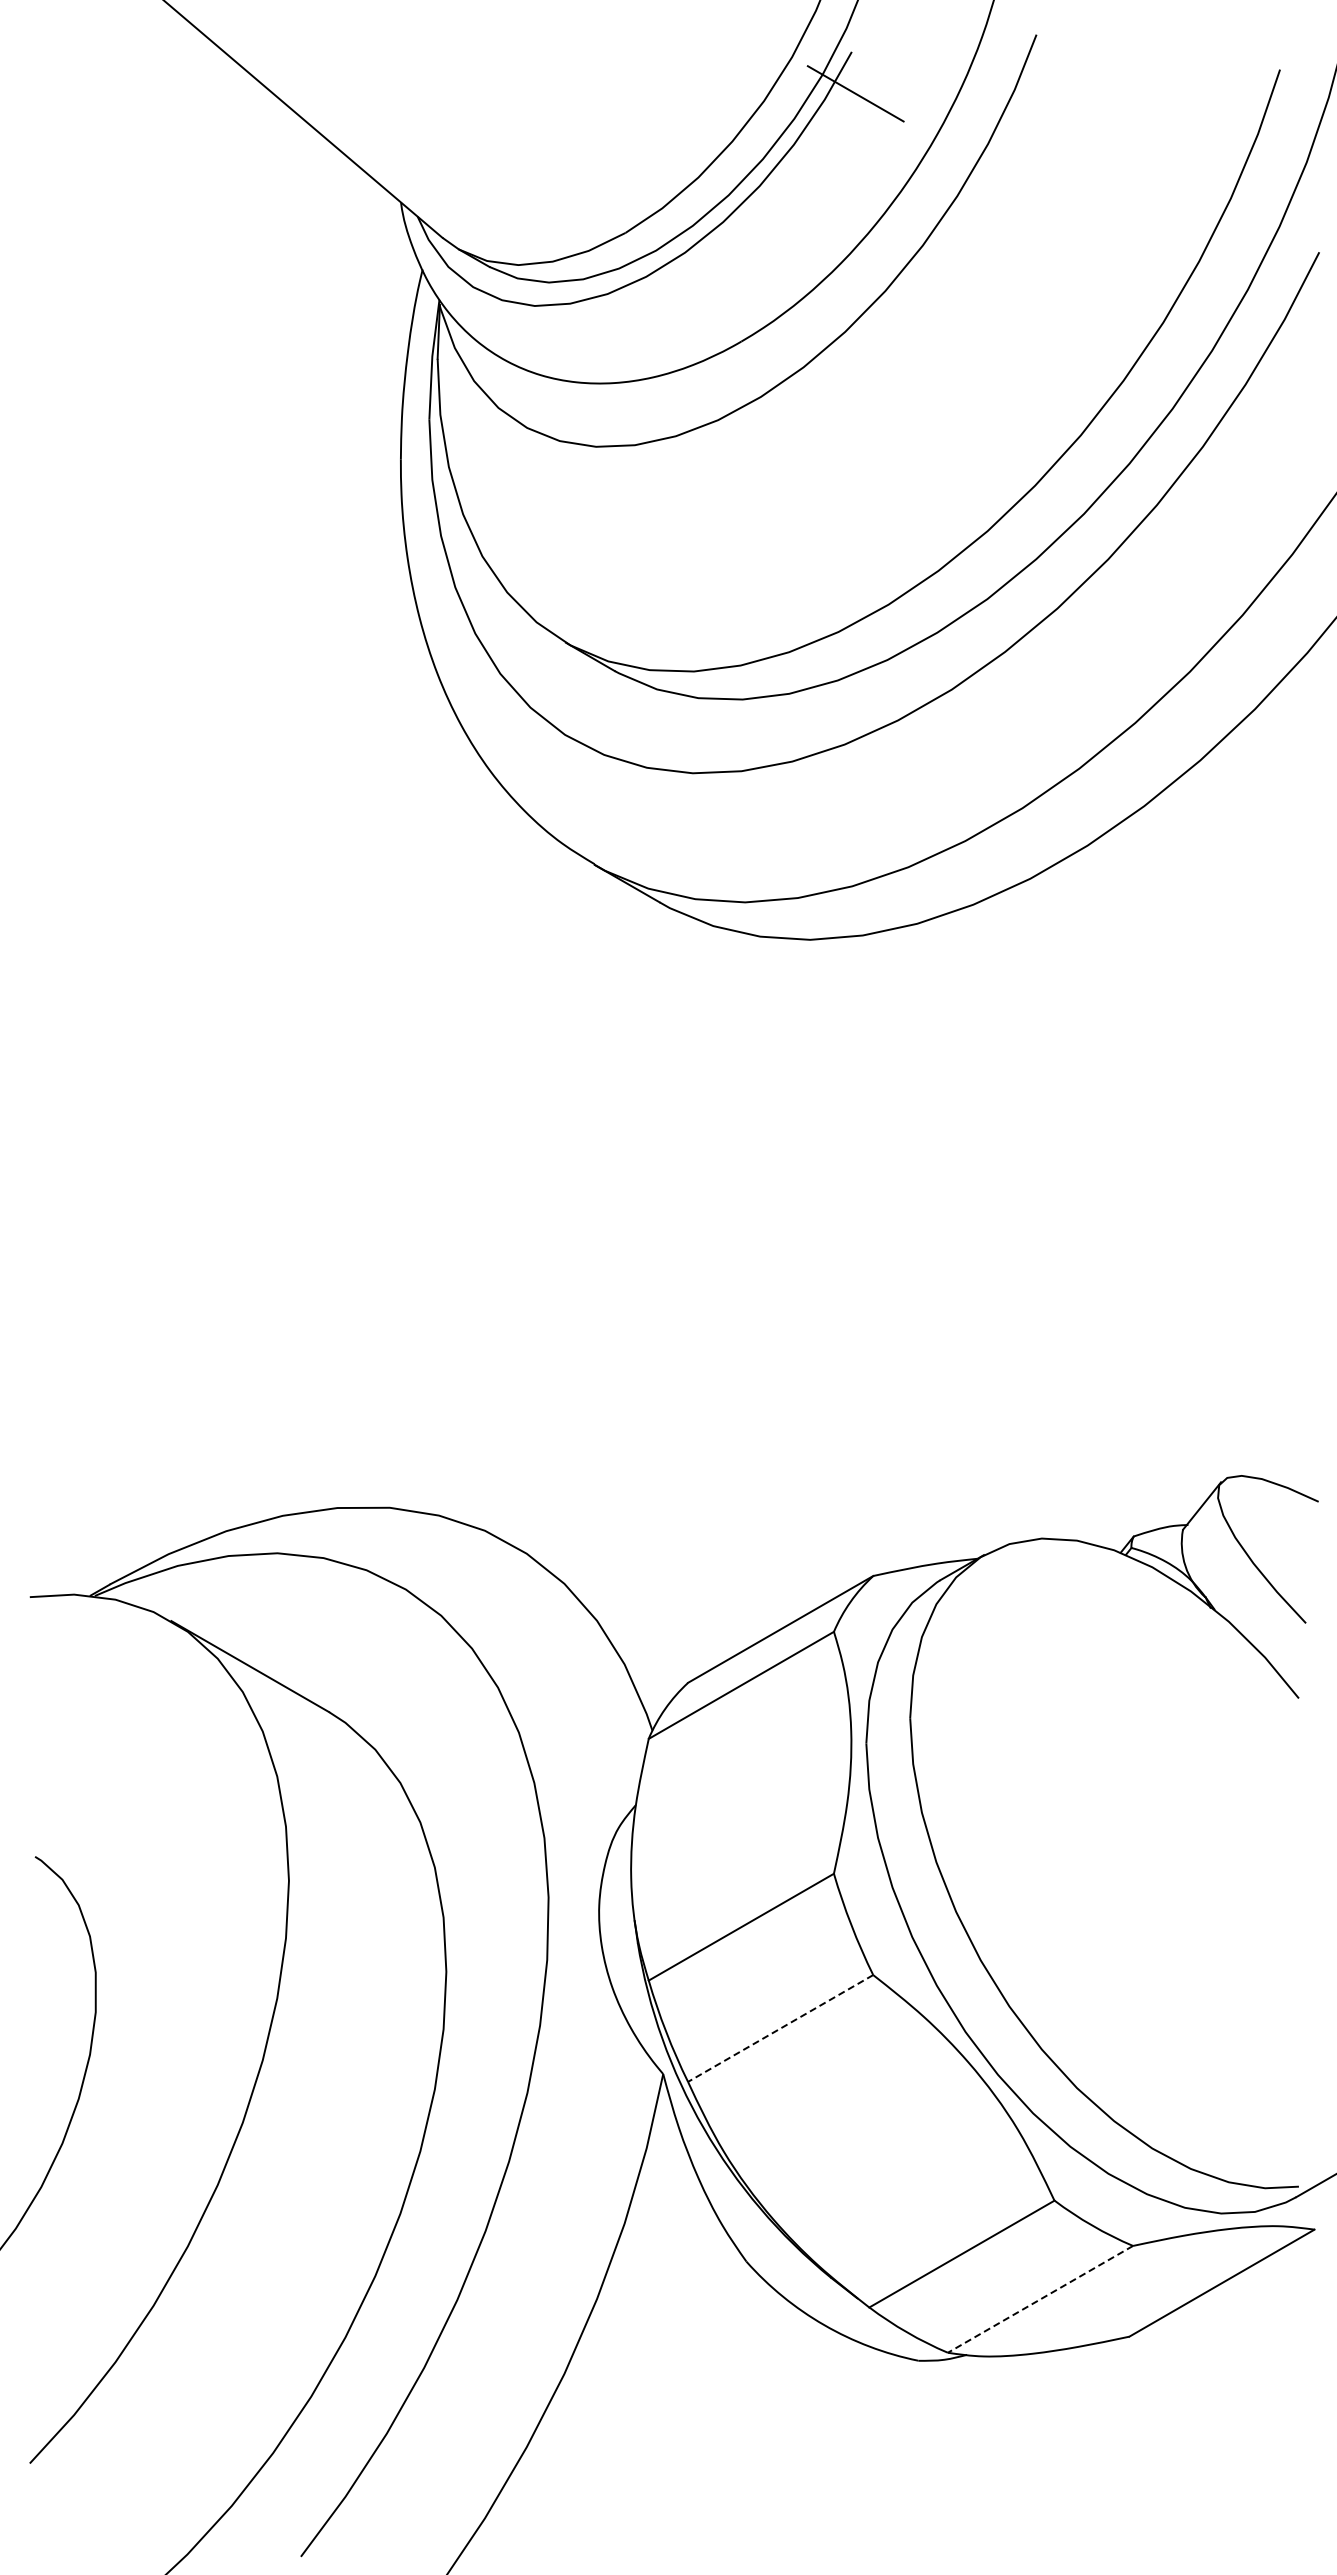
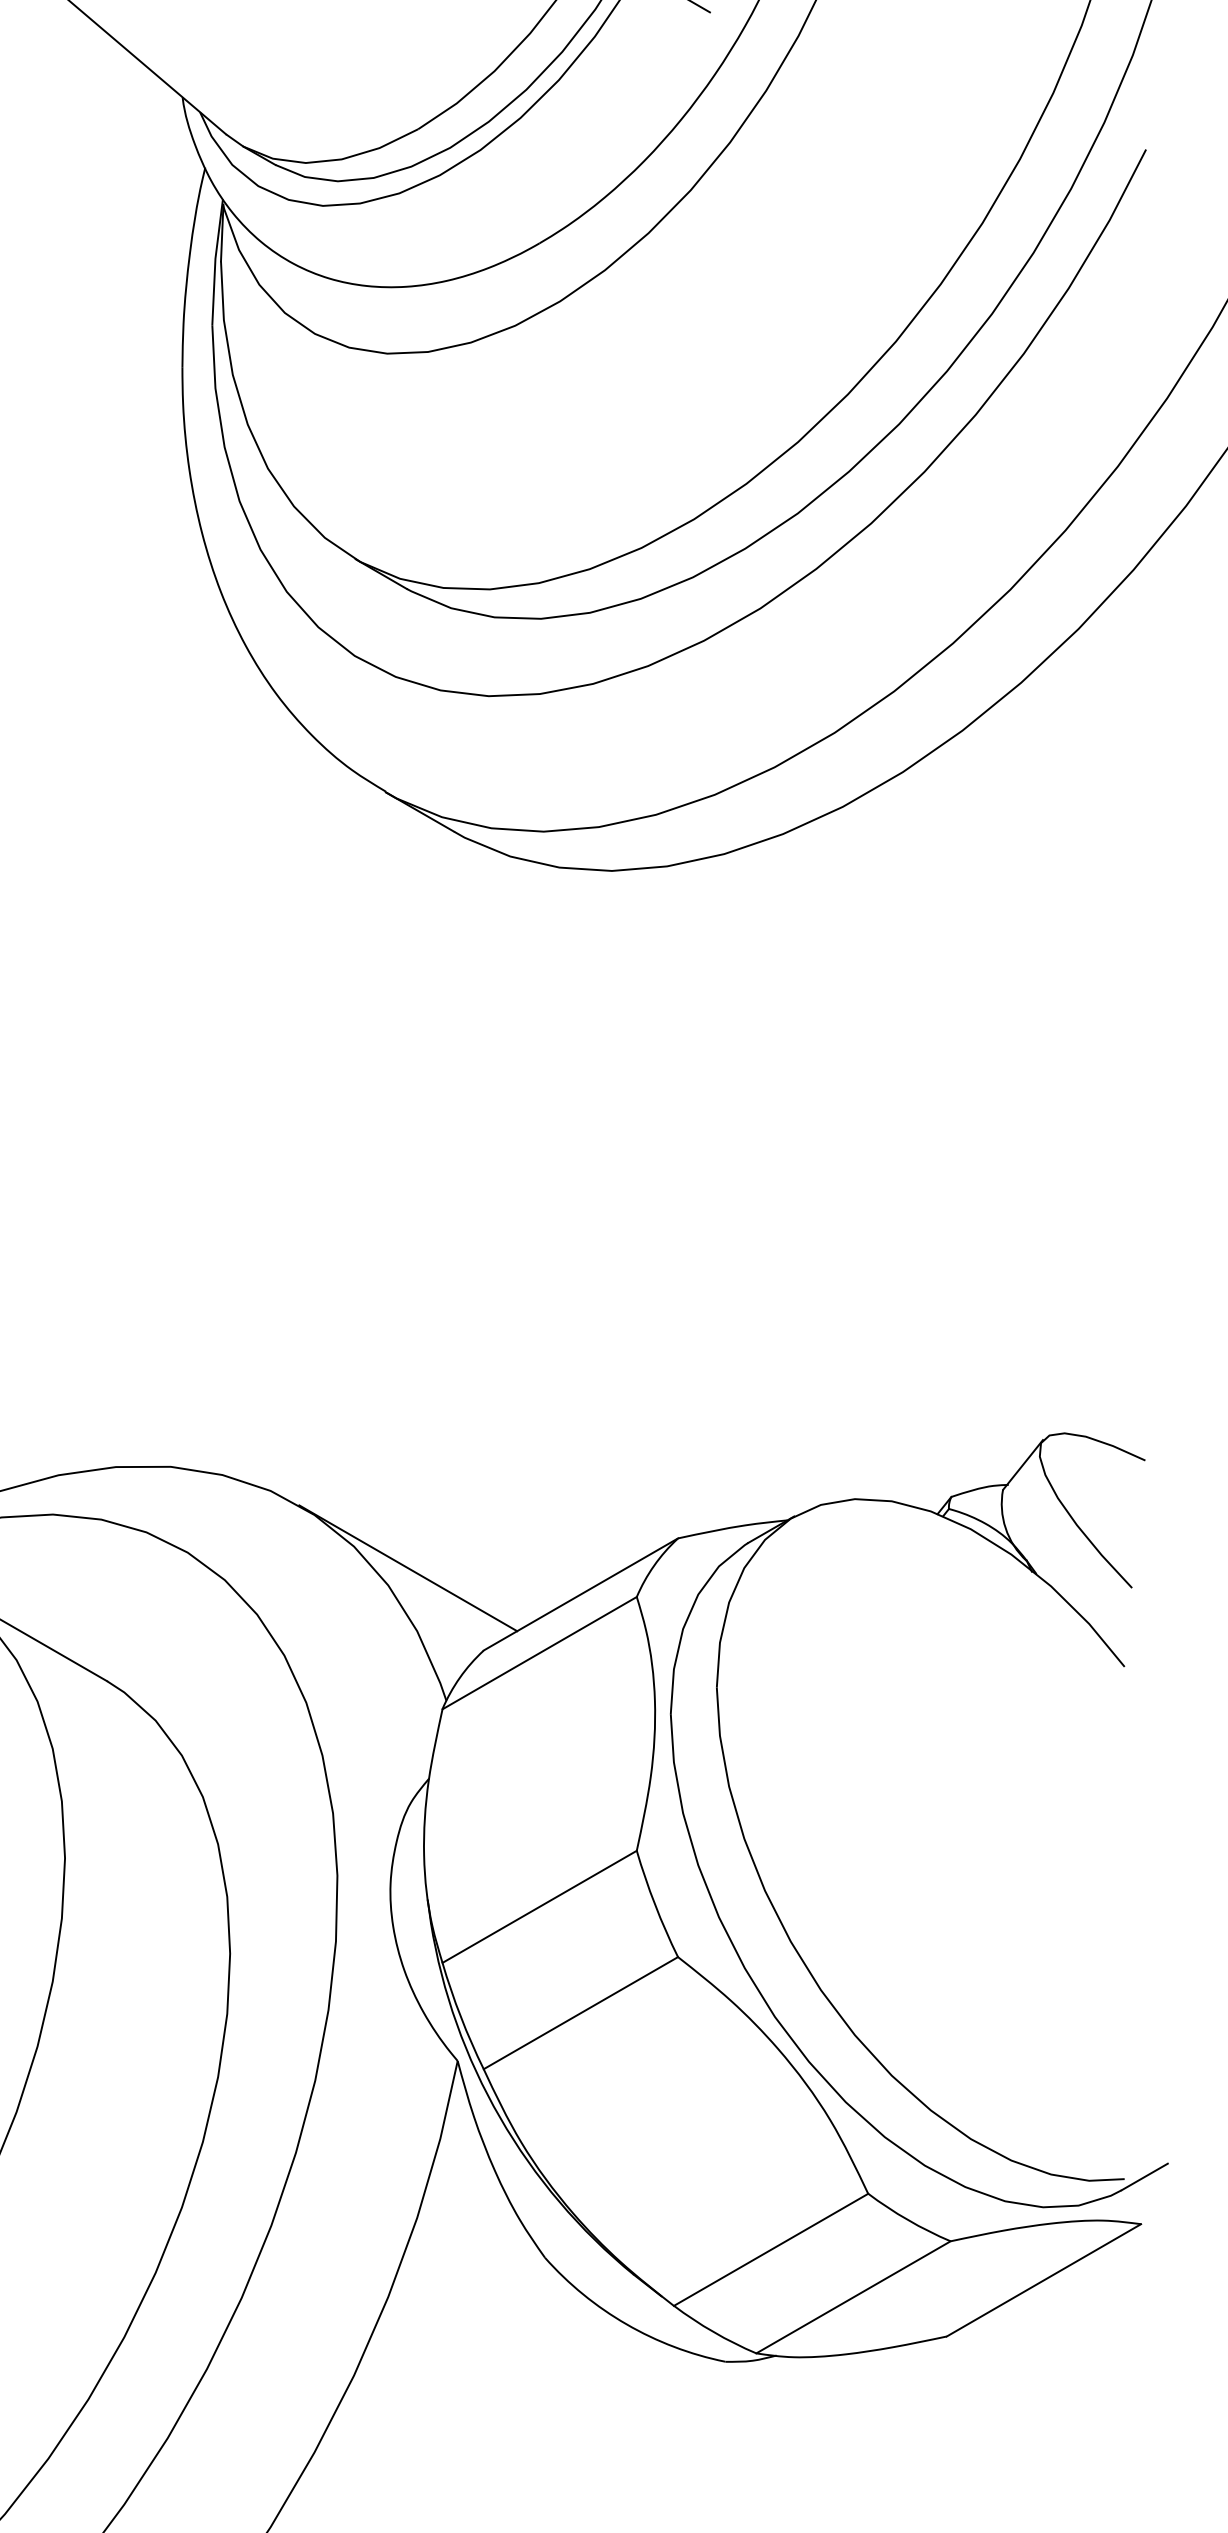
line: (615, 1604) -> (407, 1568), added
line: (780, 2028) -> (580, 2013), dashed -> solid
line: (1040, 2299) -> (853, 2297), dashed -> solid

